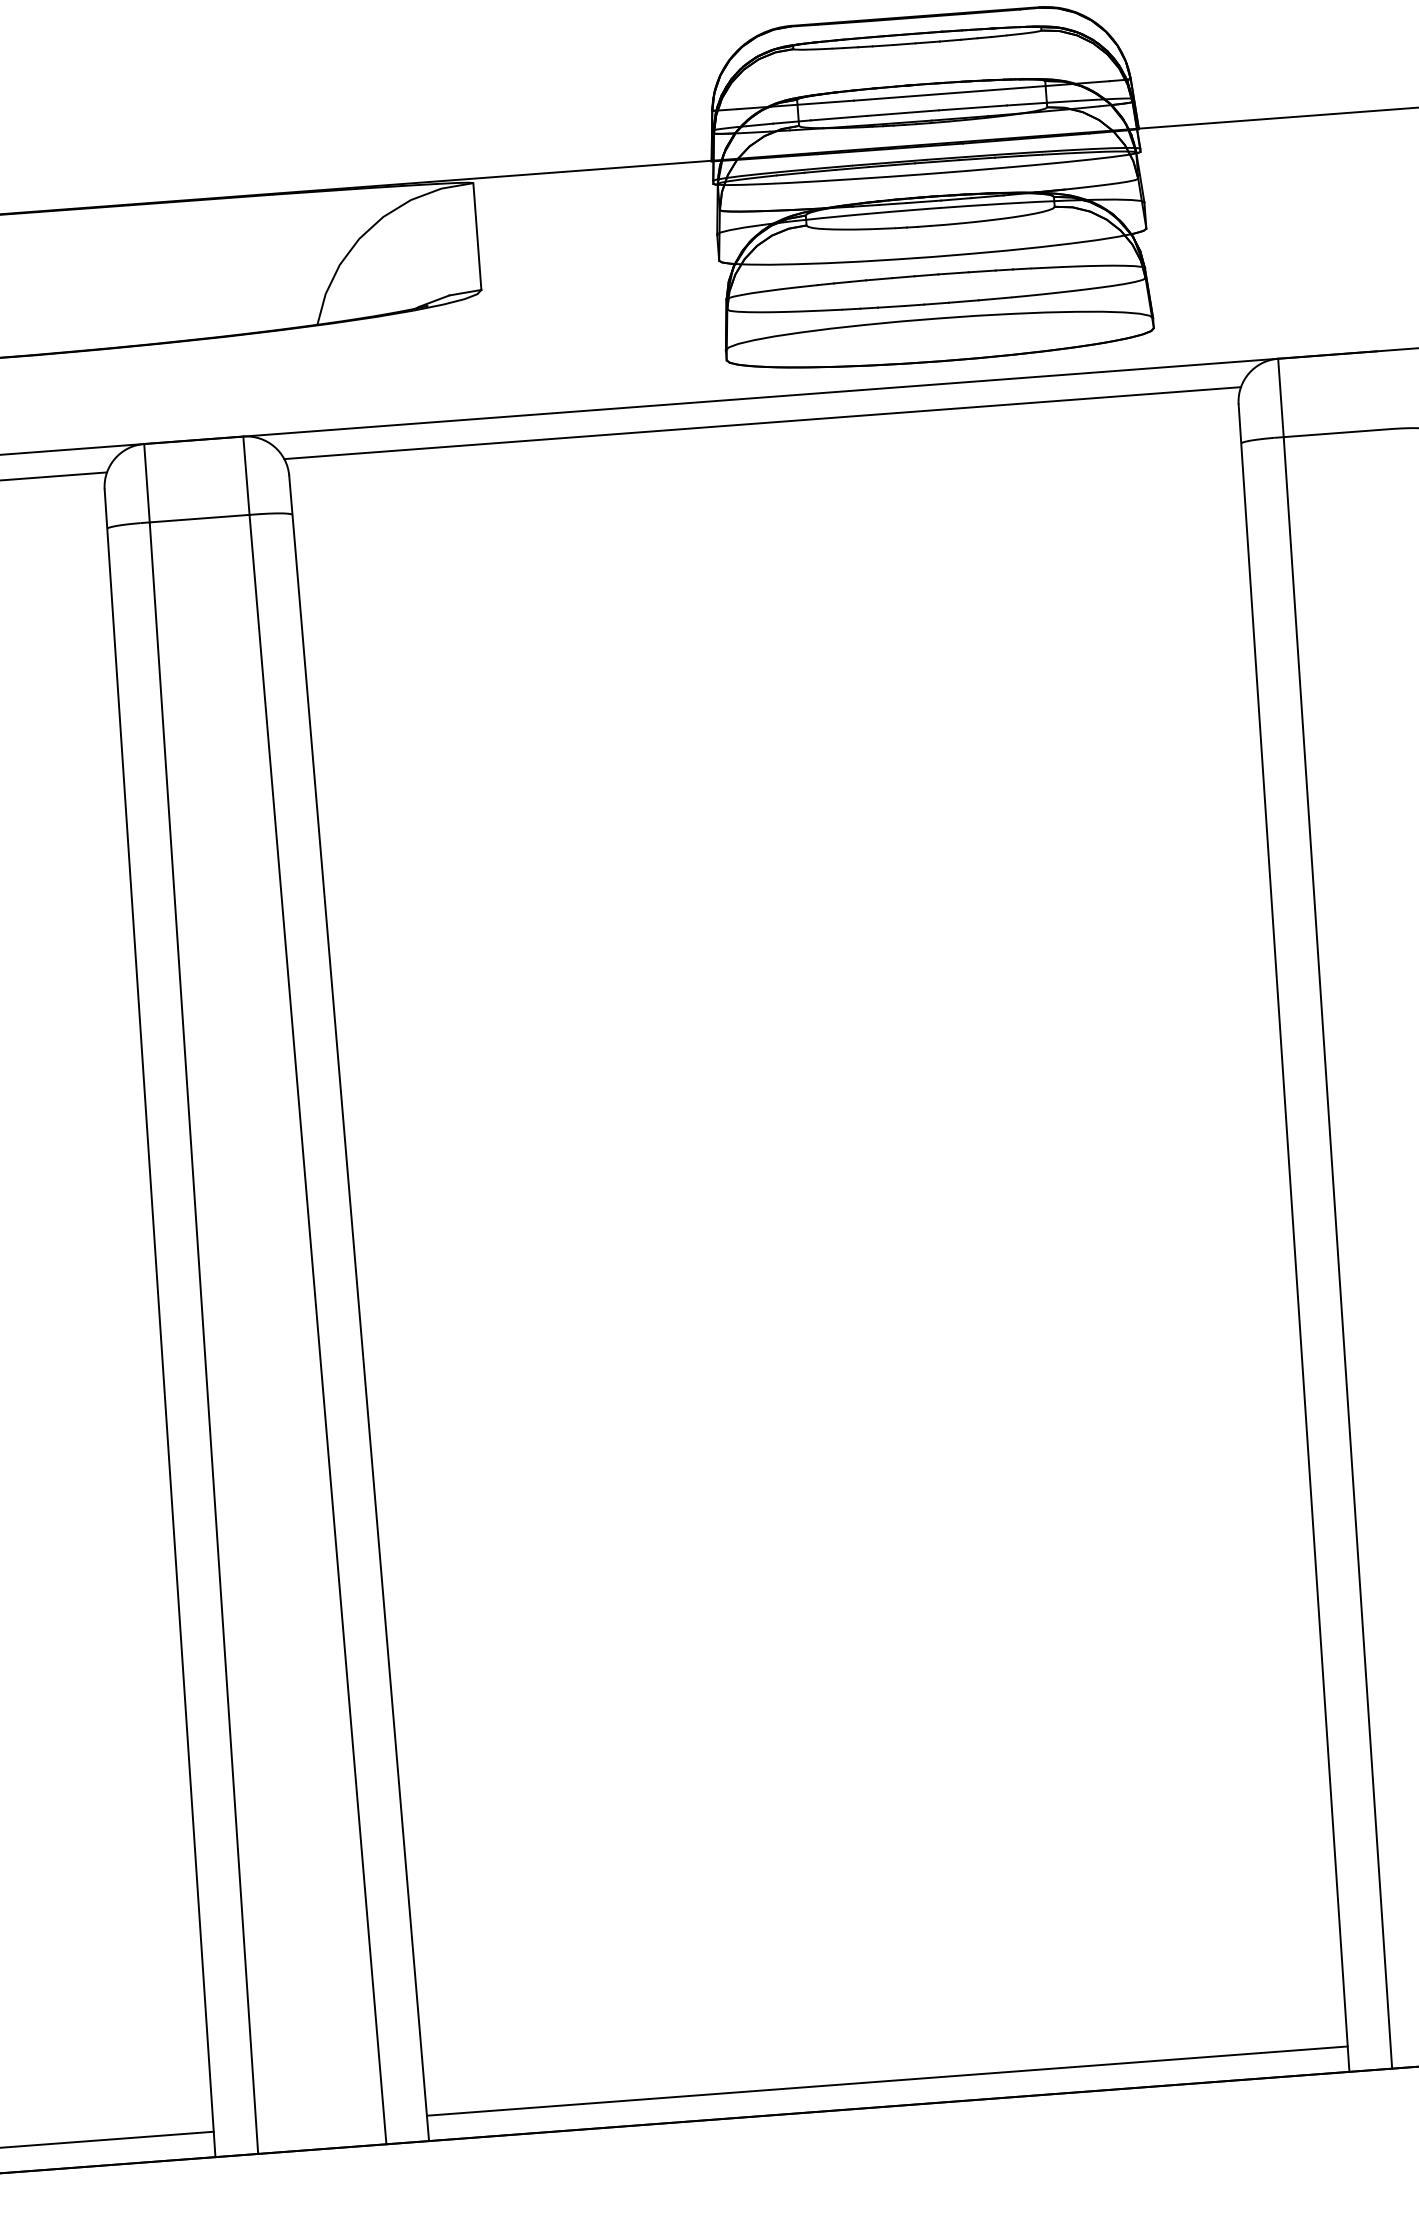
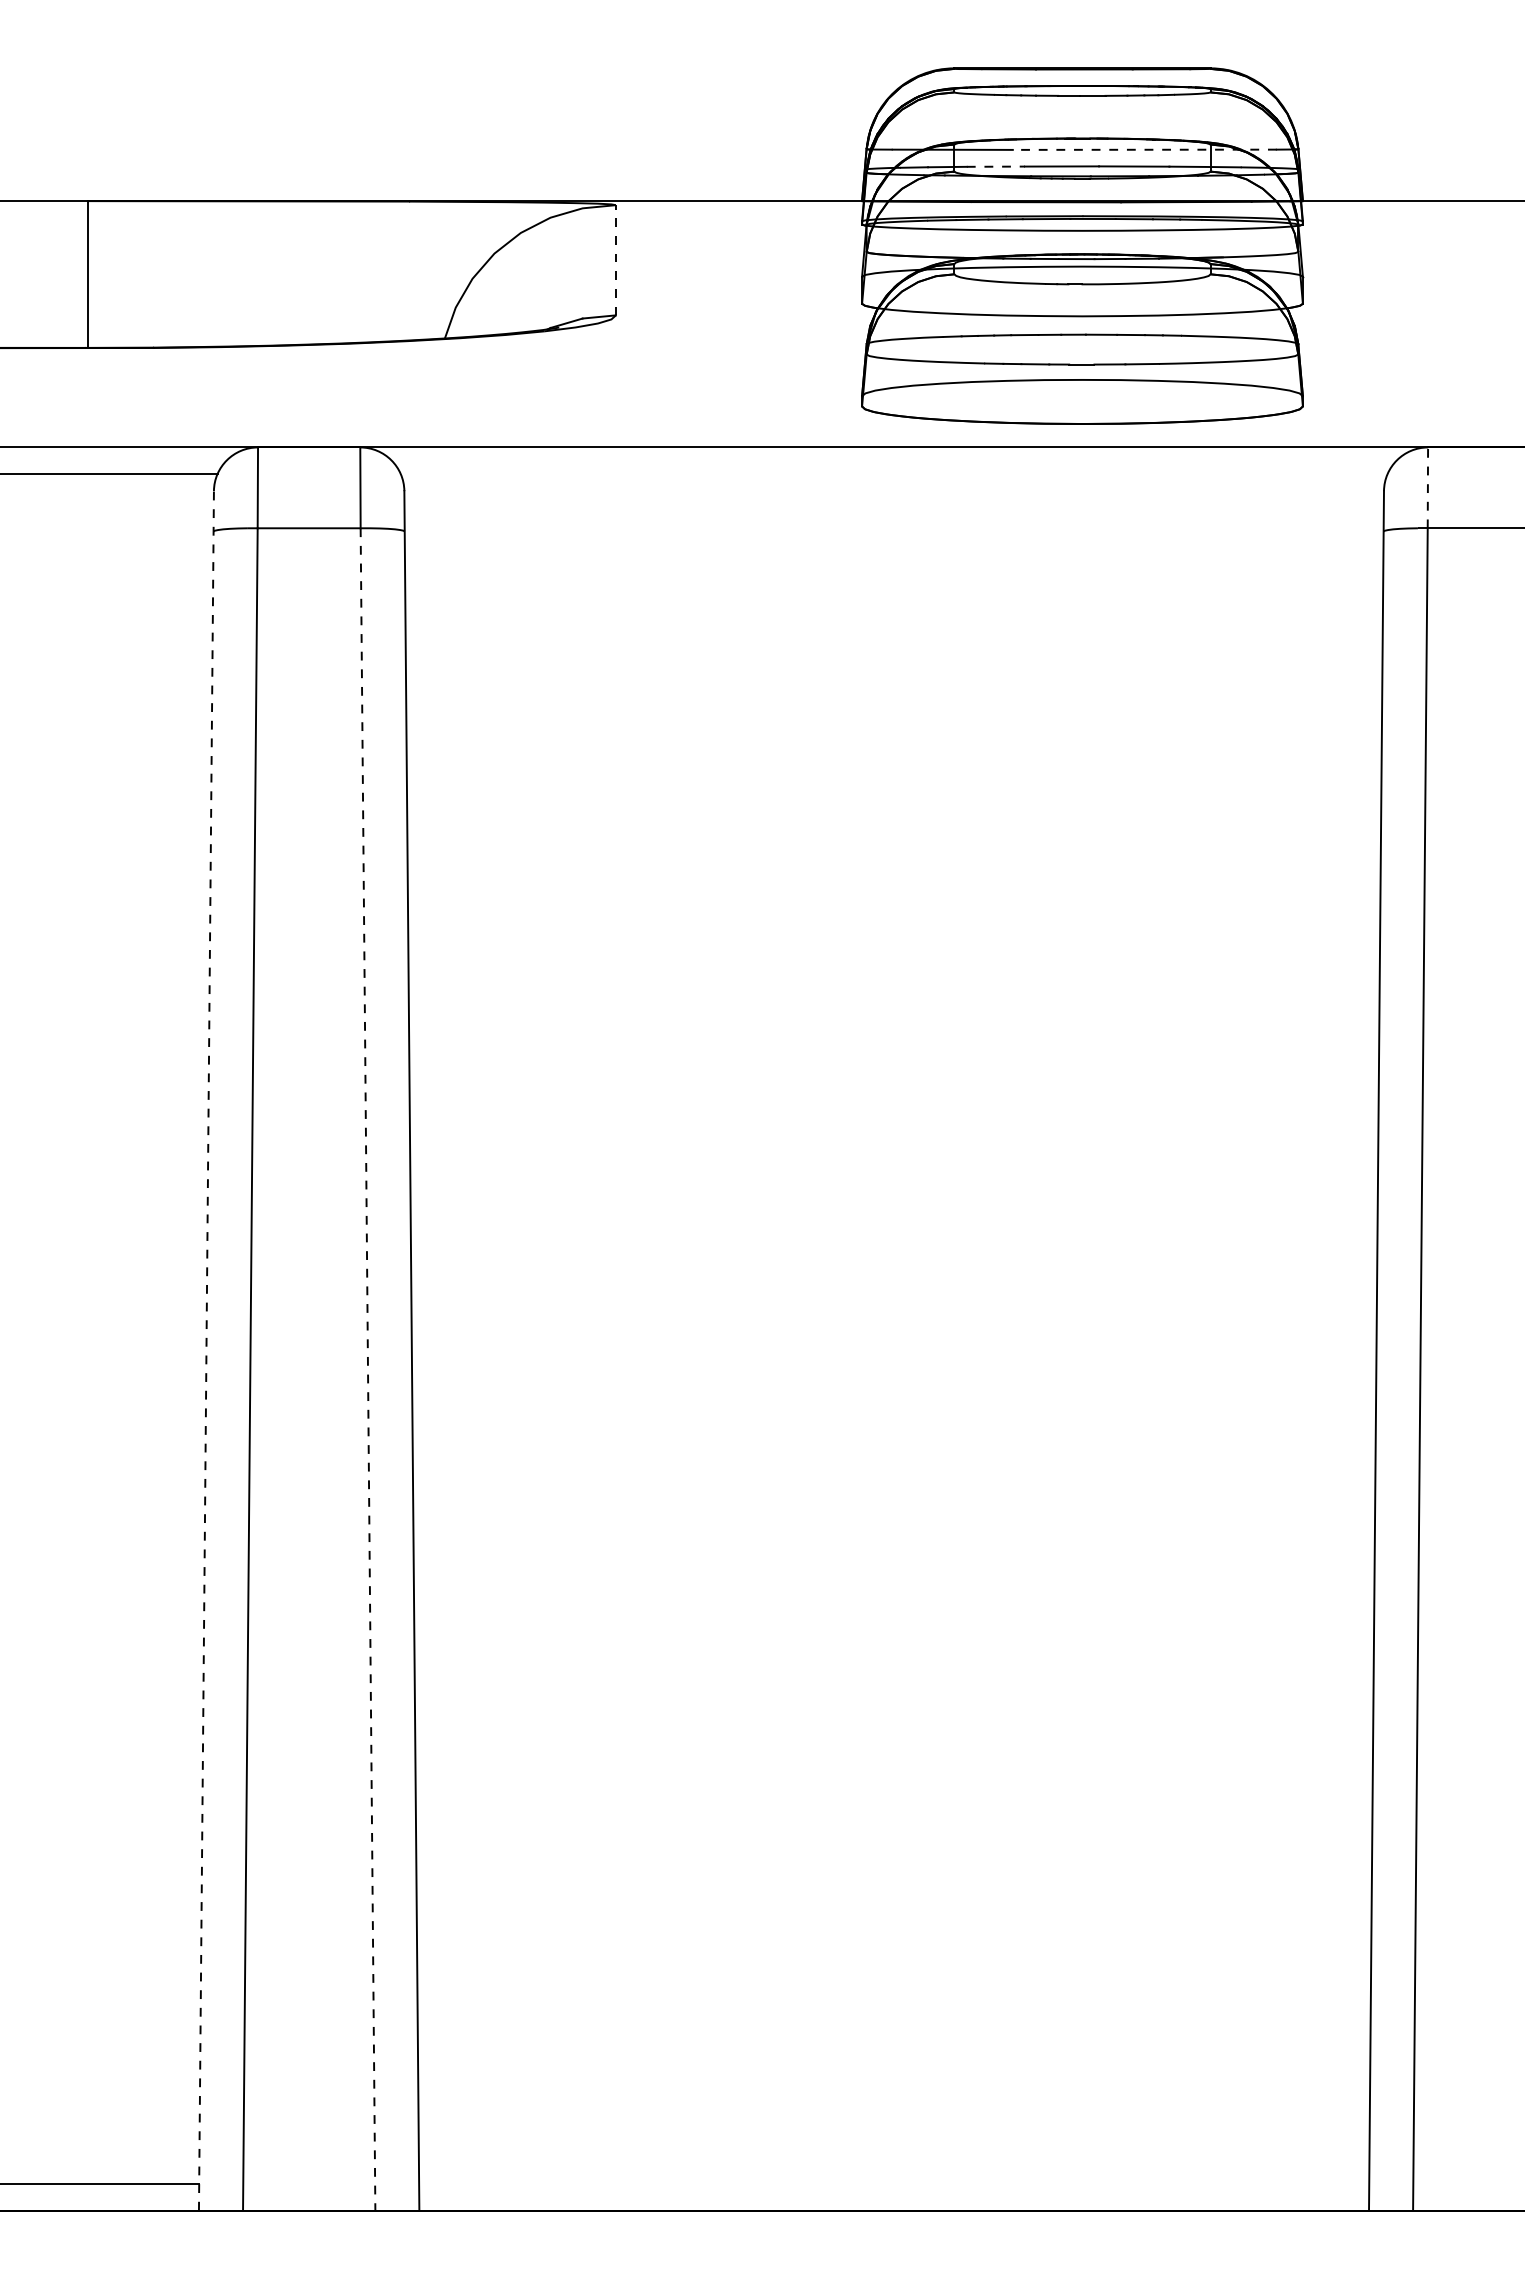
line: (981, 90) -> (1144, 149), solid -> dashed
line: (839, 117) -> (996, 166), solid -> dashed
line: (476, 235) -> (615, 259), solid -> dashed
line: (1280, 397) -> (1427, 487), solid -> dashed
line: (761, 422) -> (893, 473), removed
line: (160, 1322) -> (206, 1350), solid -> dashed
line: (318, 1329) -> (368, 1369), solid -> dashed
line: (887, 2081) -> (894, 2184), removed

